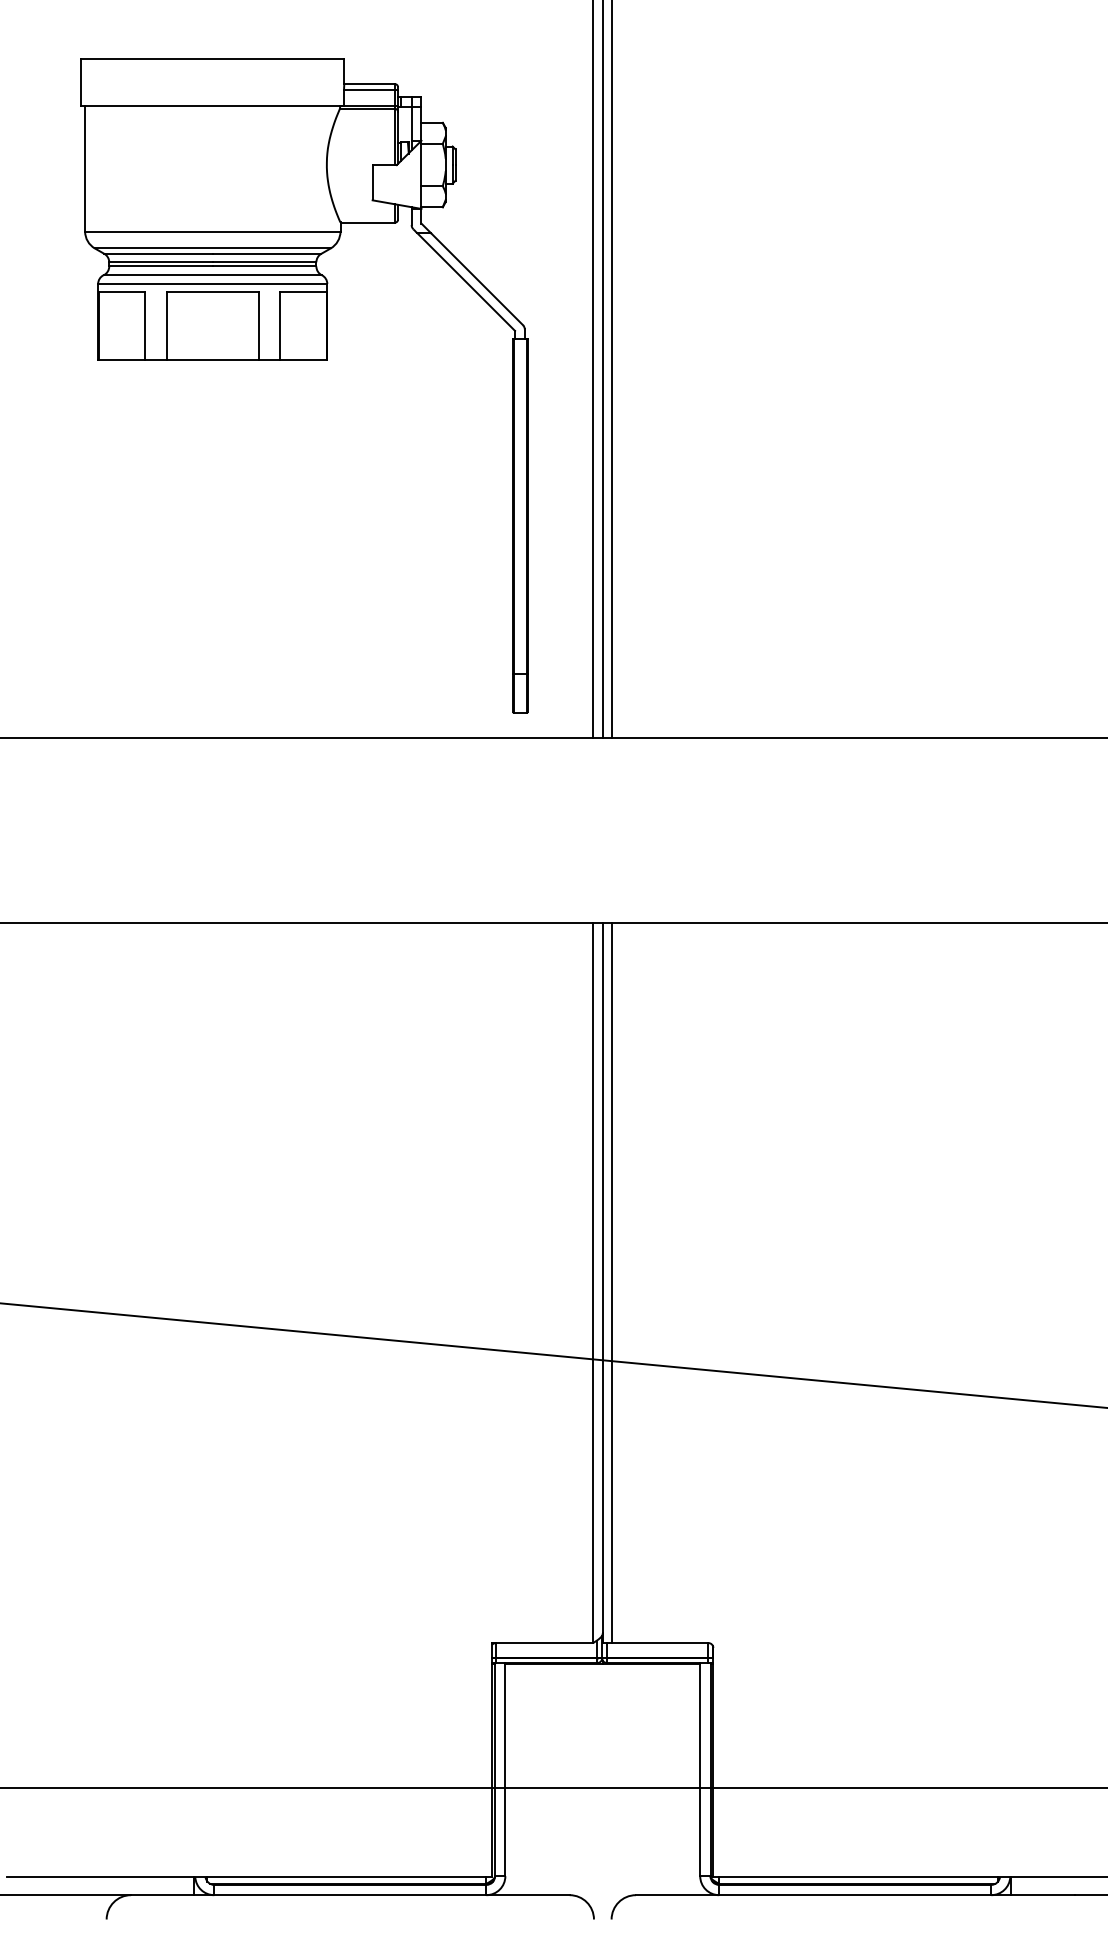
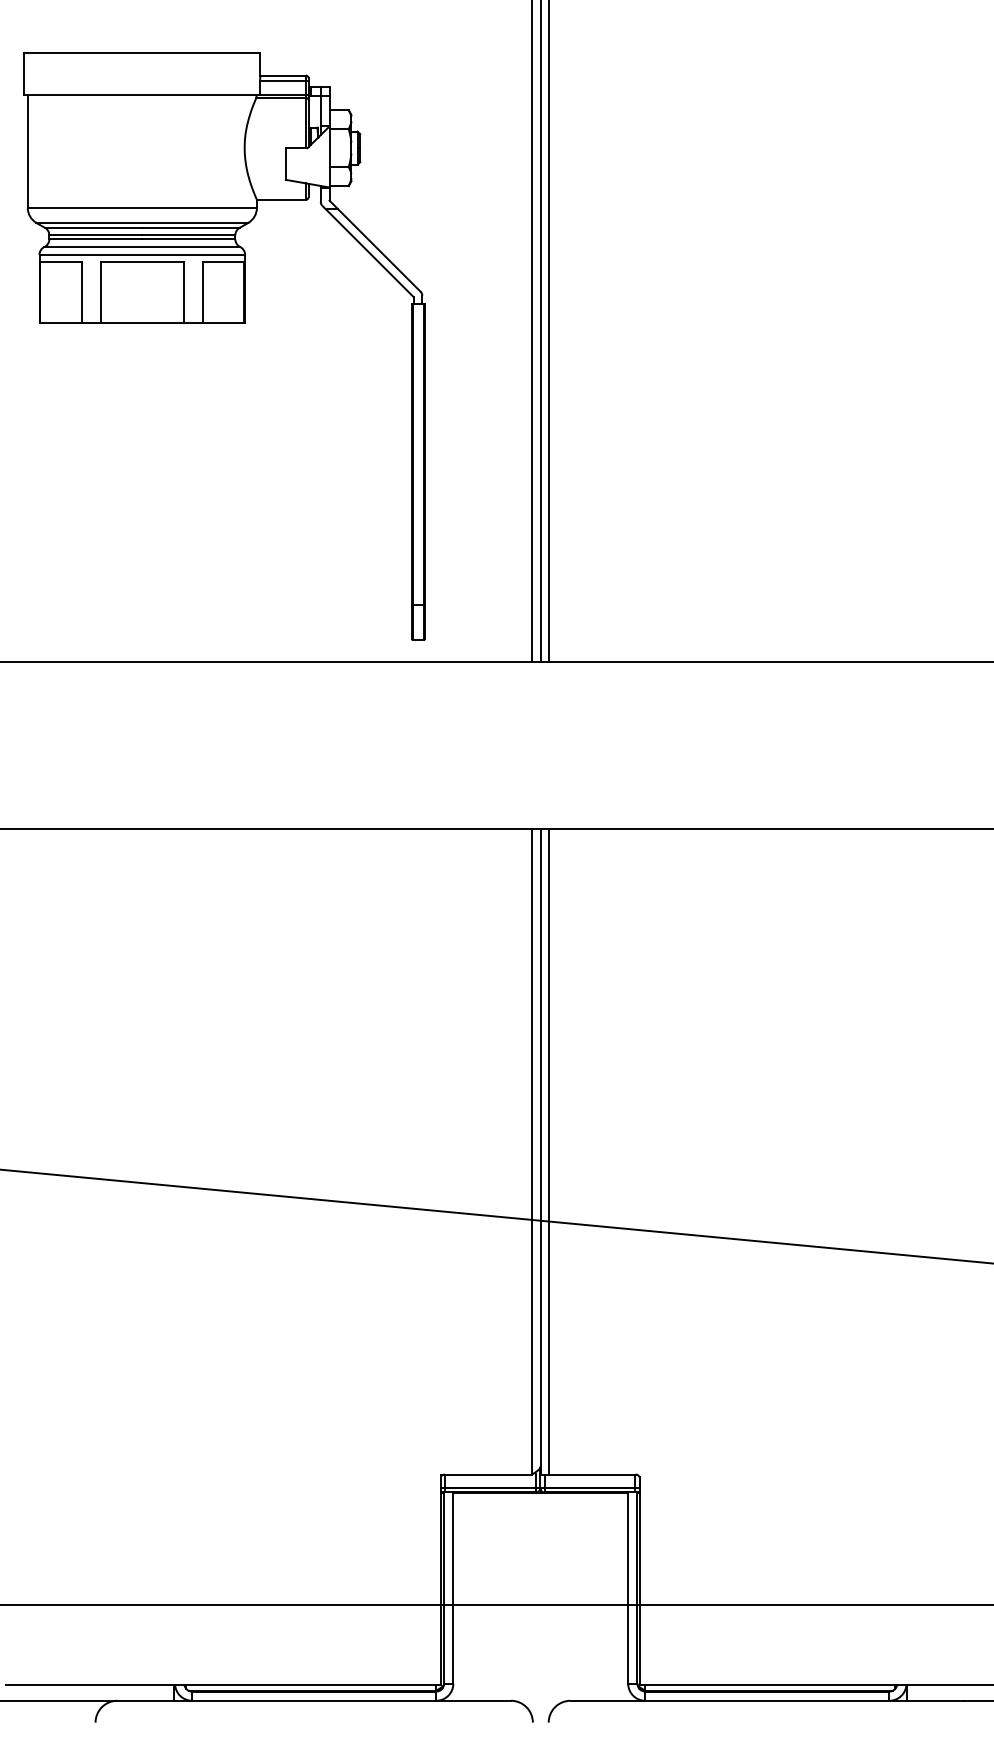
part: (304, 360) -> (224, 323), moved

